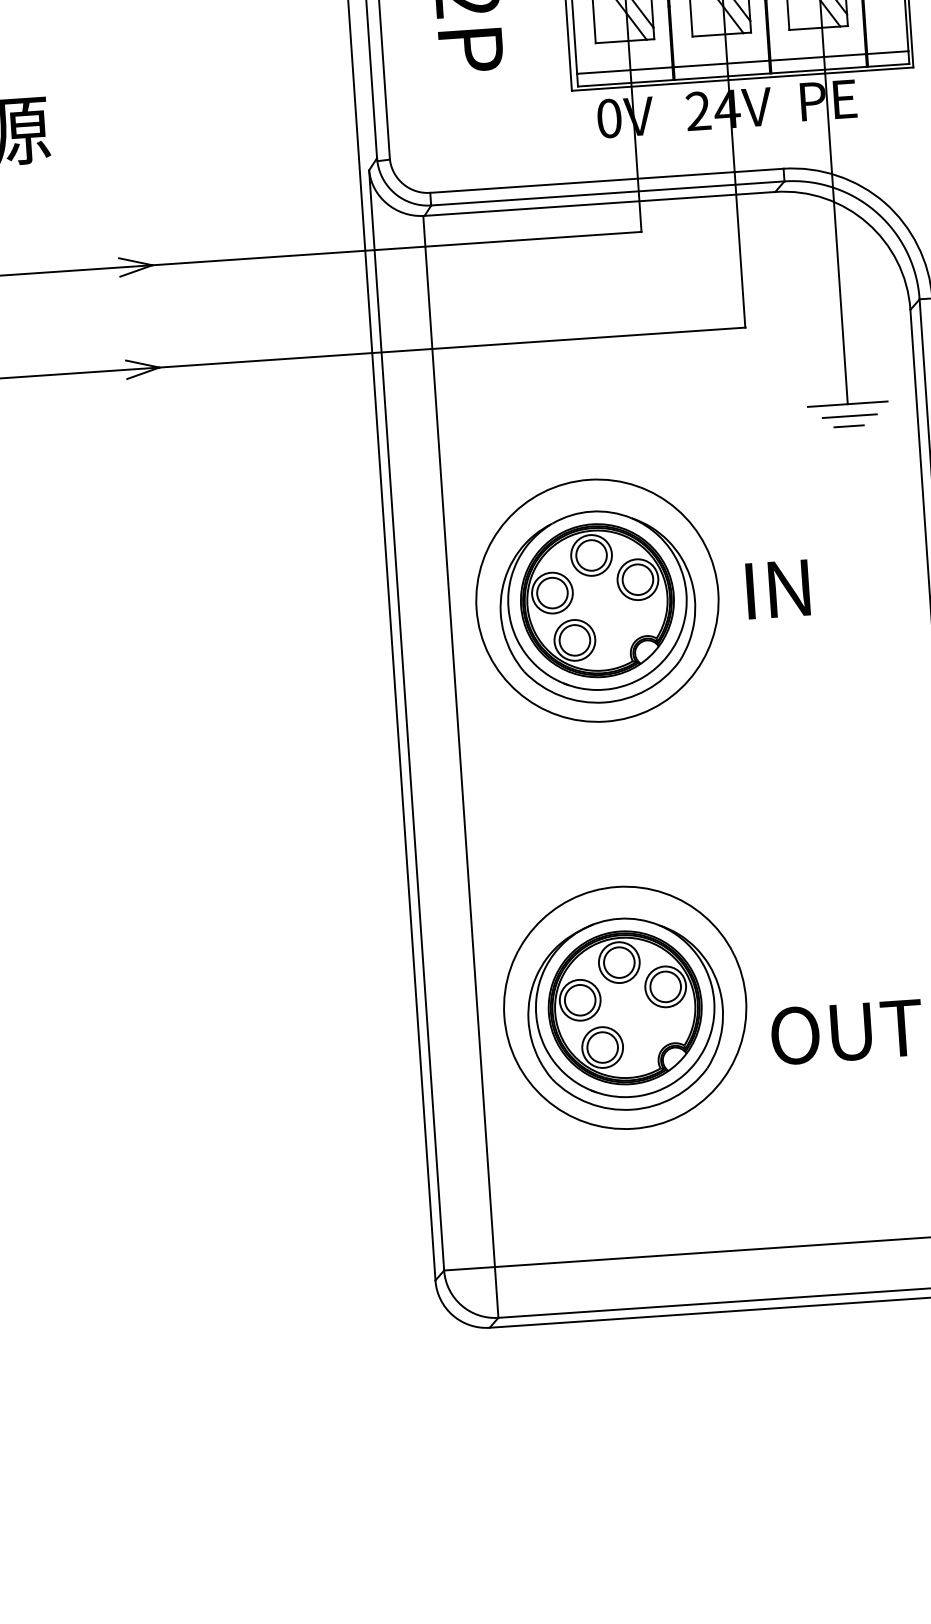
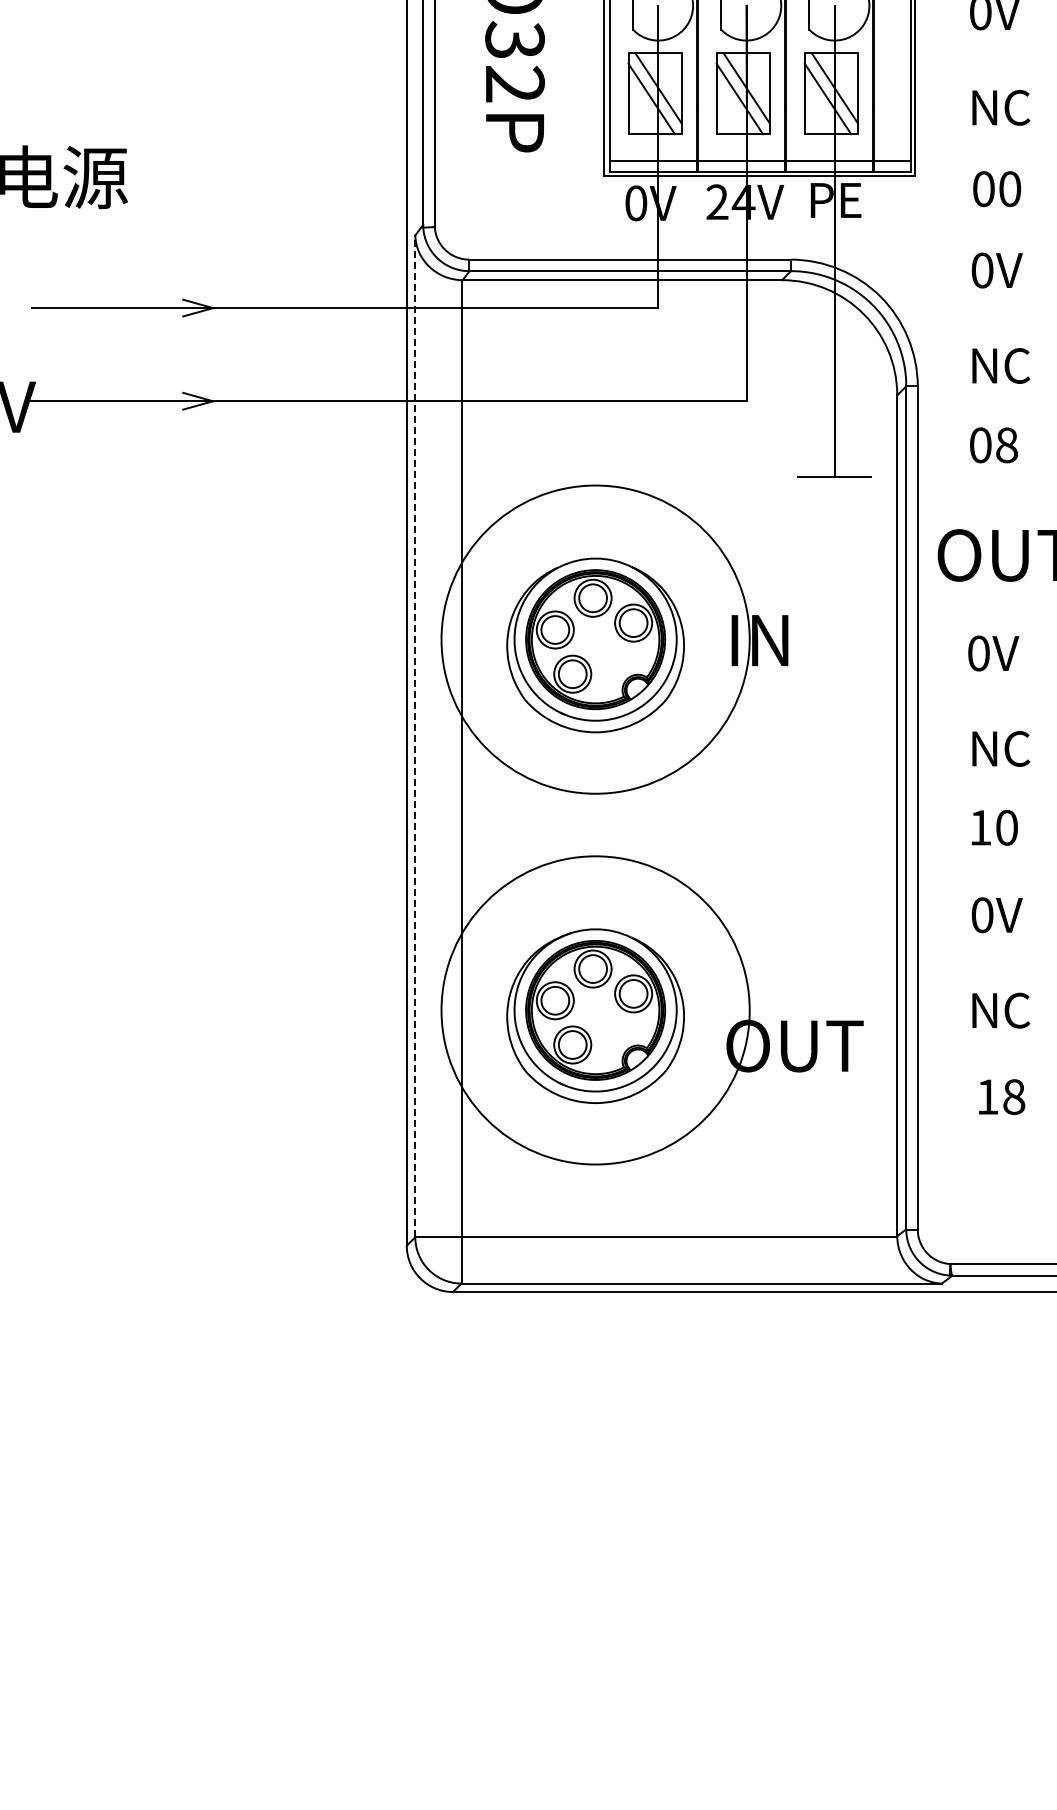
line: (849, 415) -> (835, 487), removed
line: (849, 426) -> (834, 497), removed
circle: (597, 600) -> (595, 639), size x1.4
line: (406, 720) -> (415, 736), solid -> dashed
circle: (625, 1007) -> (595, 1010), size x1.4

